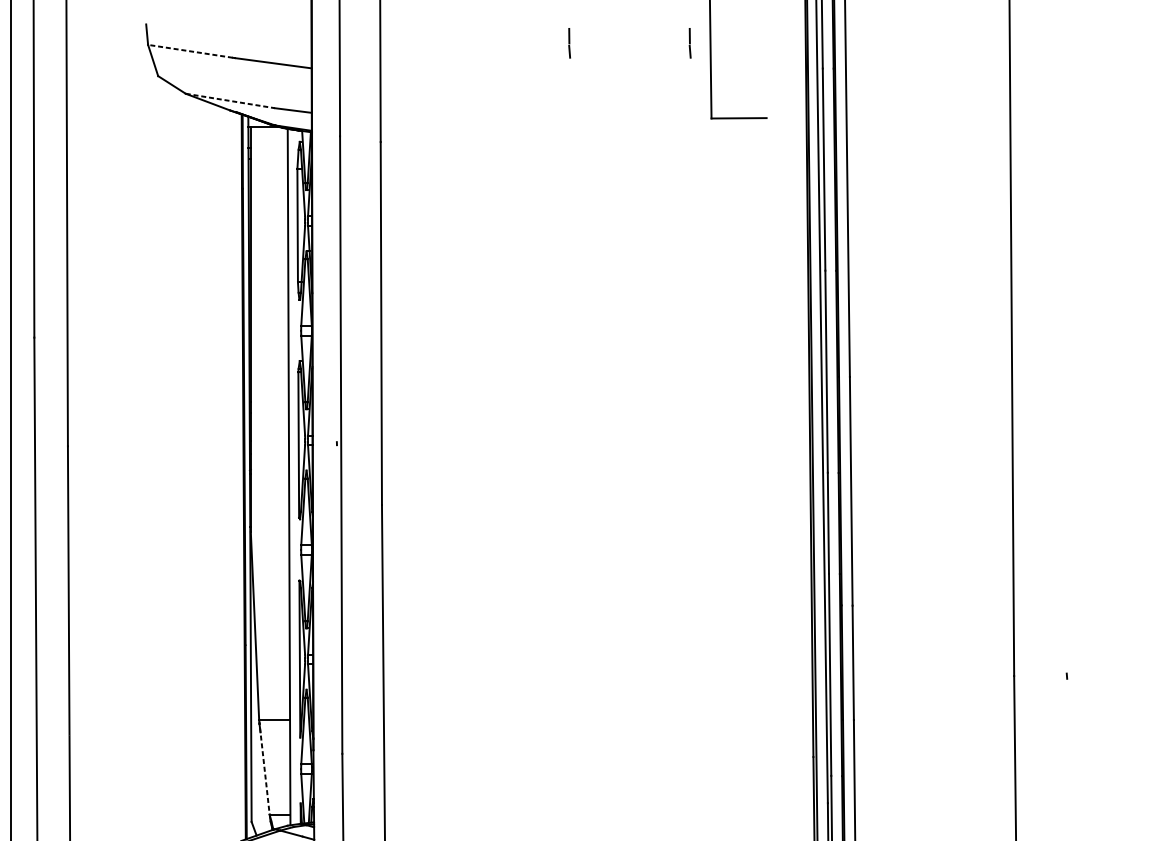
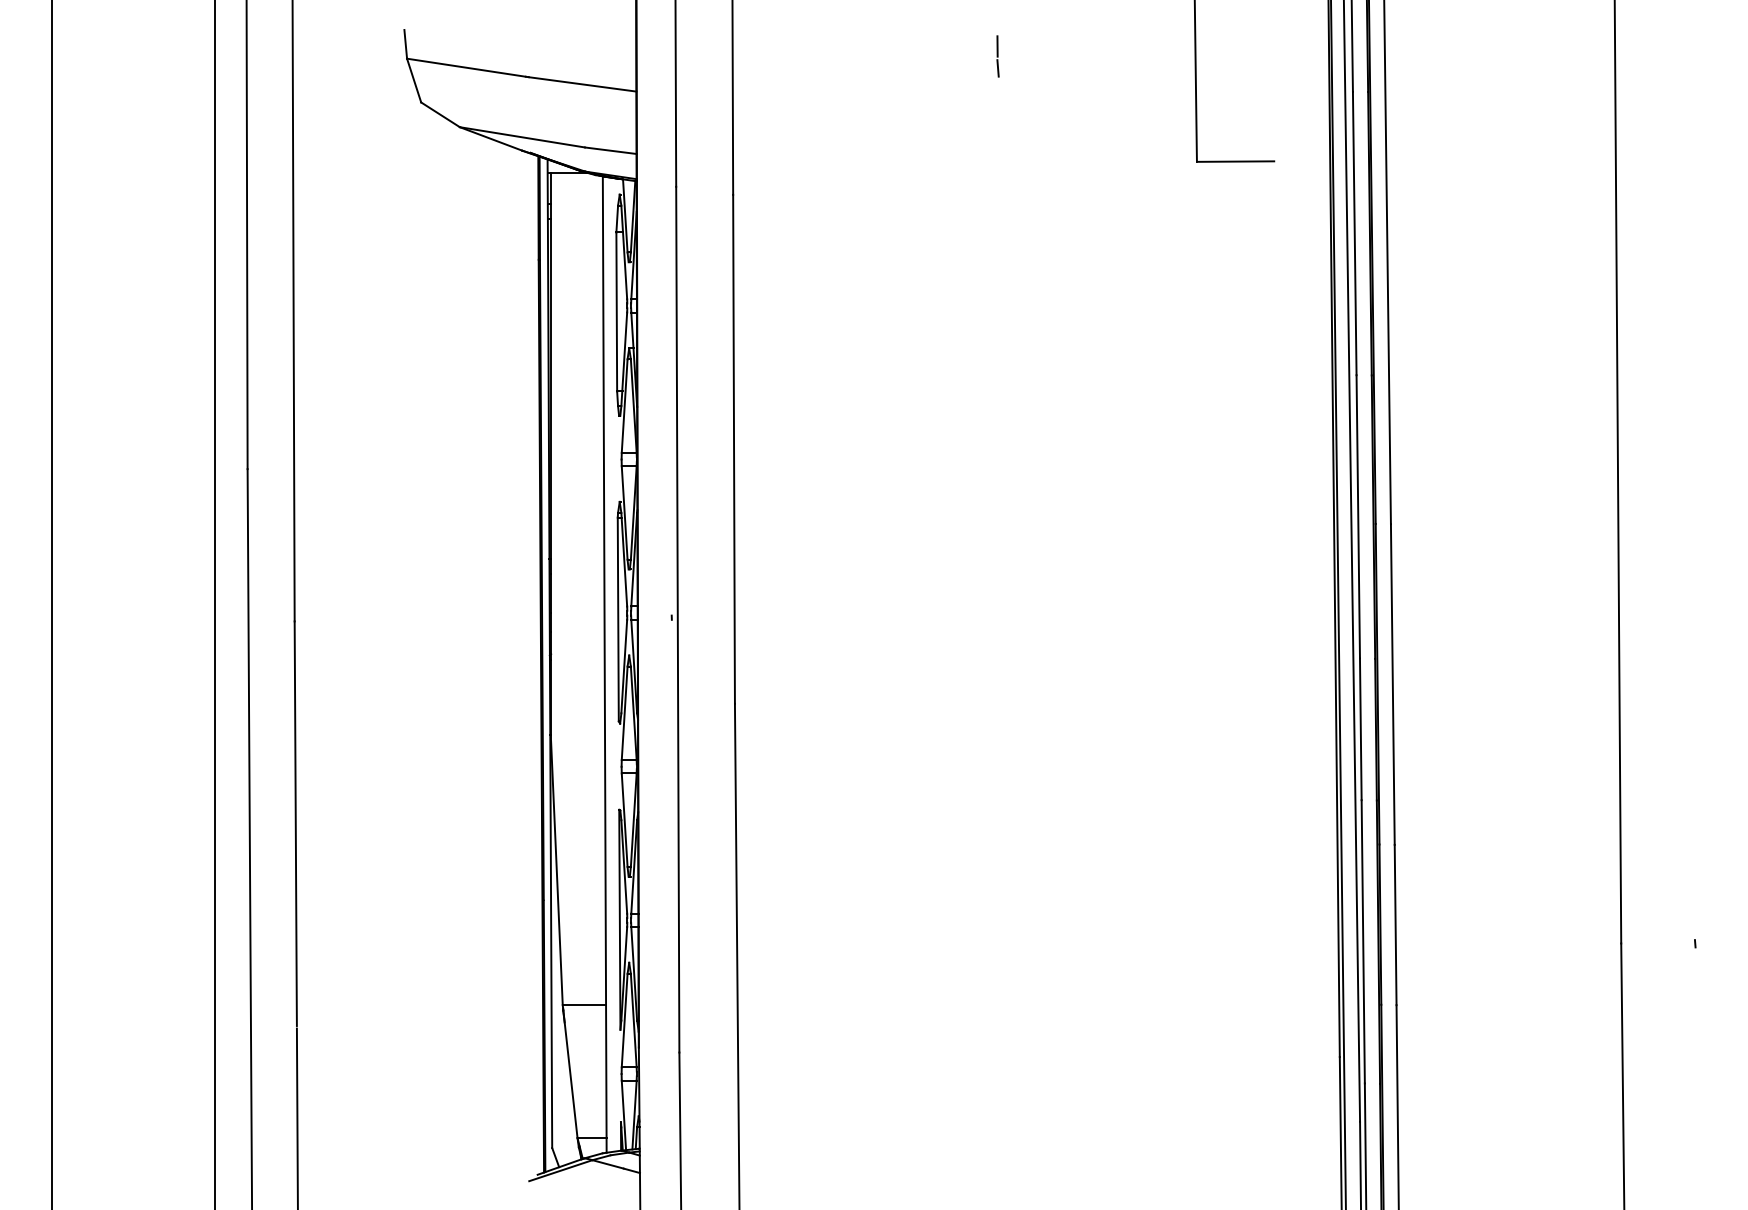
line: (689, 43) -> (1166, 56), removed
line: (189, 51) -> (465, 67), dashed -> solid
line: (230, 101) -> (522, 137), dashed -> solid
line: (264, 767) -> (570, 1071), dashed -> solid

